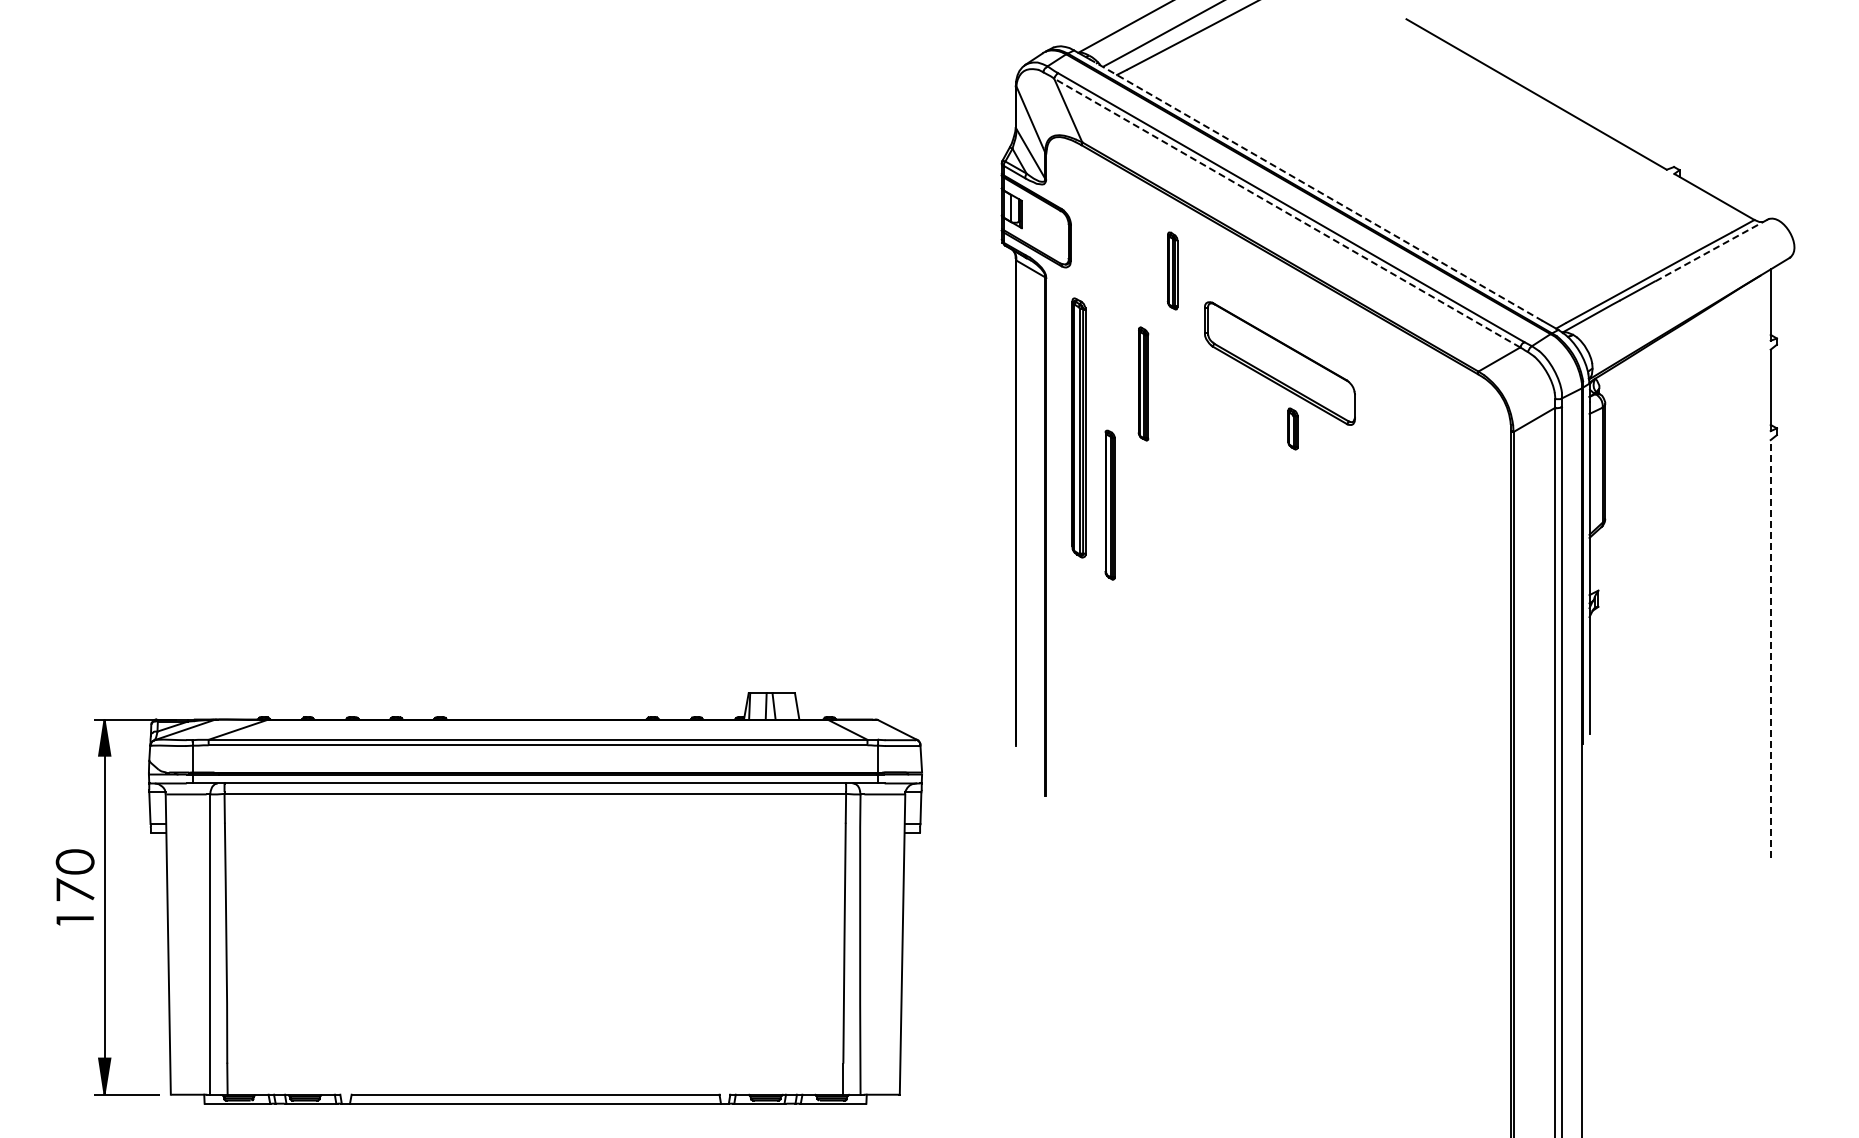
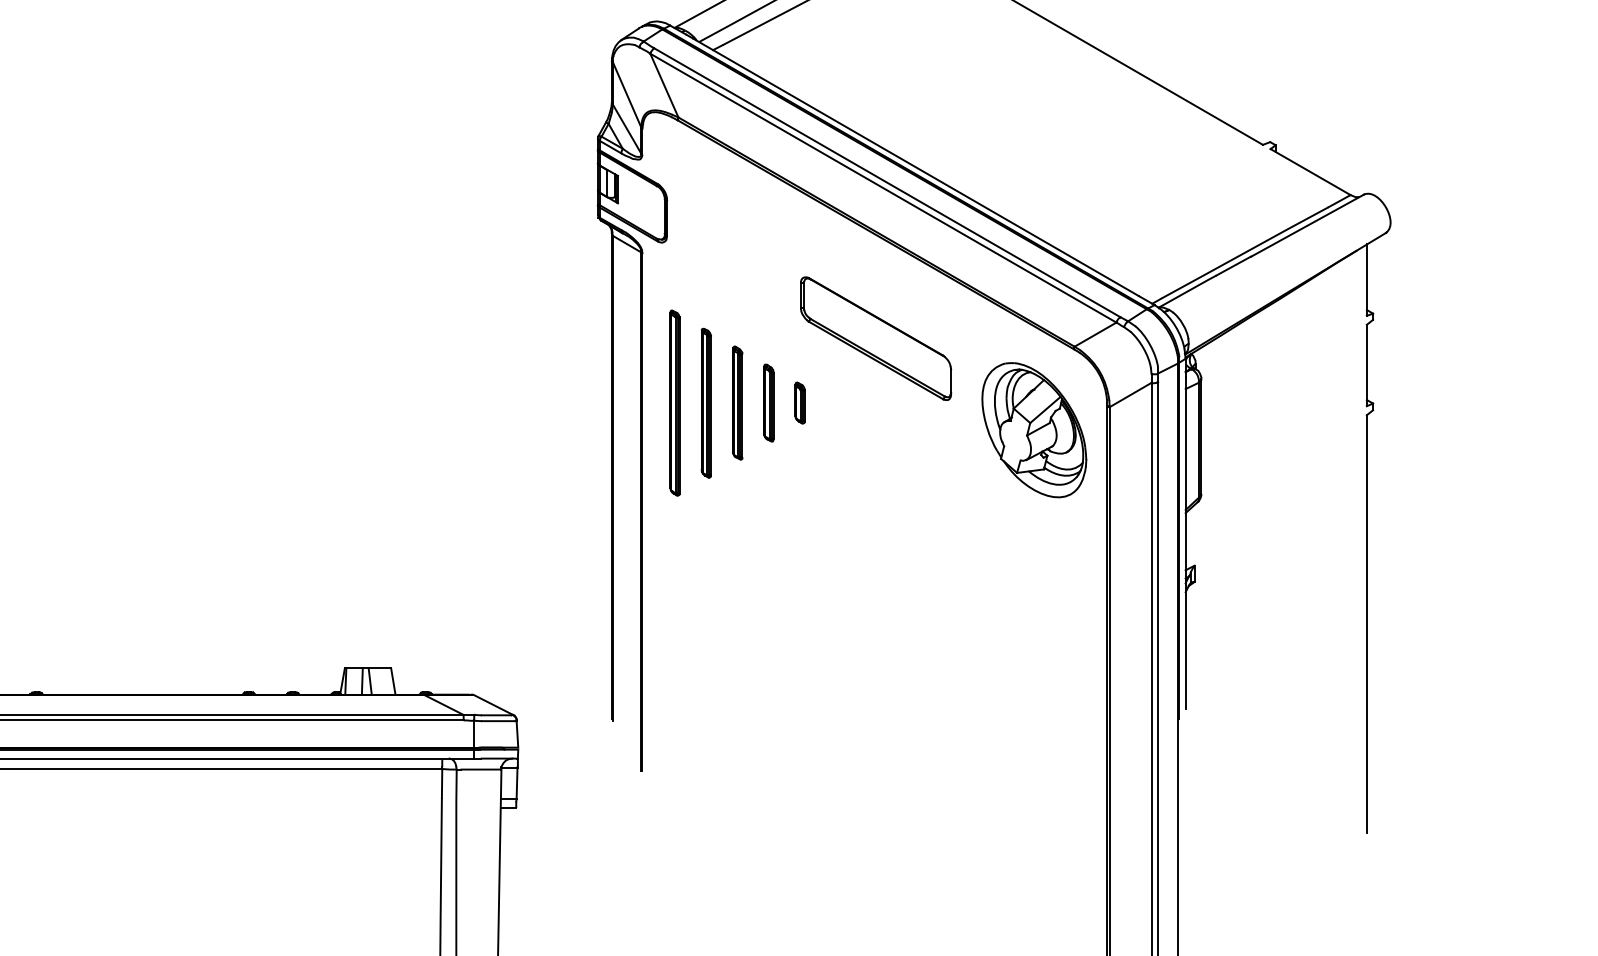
line: (1315, 189) -> (911, 164), dashed -> solid
line: (1286, 212) -> (882, 187), dashed -> solid
line: (1710, 250) -> (1306, 225), dashed -> solid
part: (1172, 270) -> (768, 402), moved
part: (1143, 383) -> (737, 402), moved
part: (1078, 427) -> (674, 402), size x0.71
part: (1292, 428) -> (799, 402), moved
part: (1438, 455) -> (1034, 430), added
part: (1109, 504) -> (705, 402), moved
line: (1770, 648) -> (1366, 623), dashed -> solid

